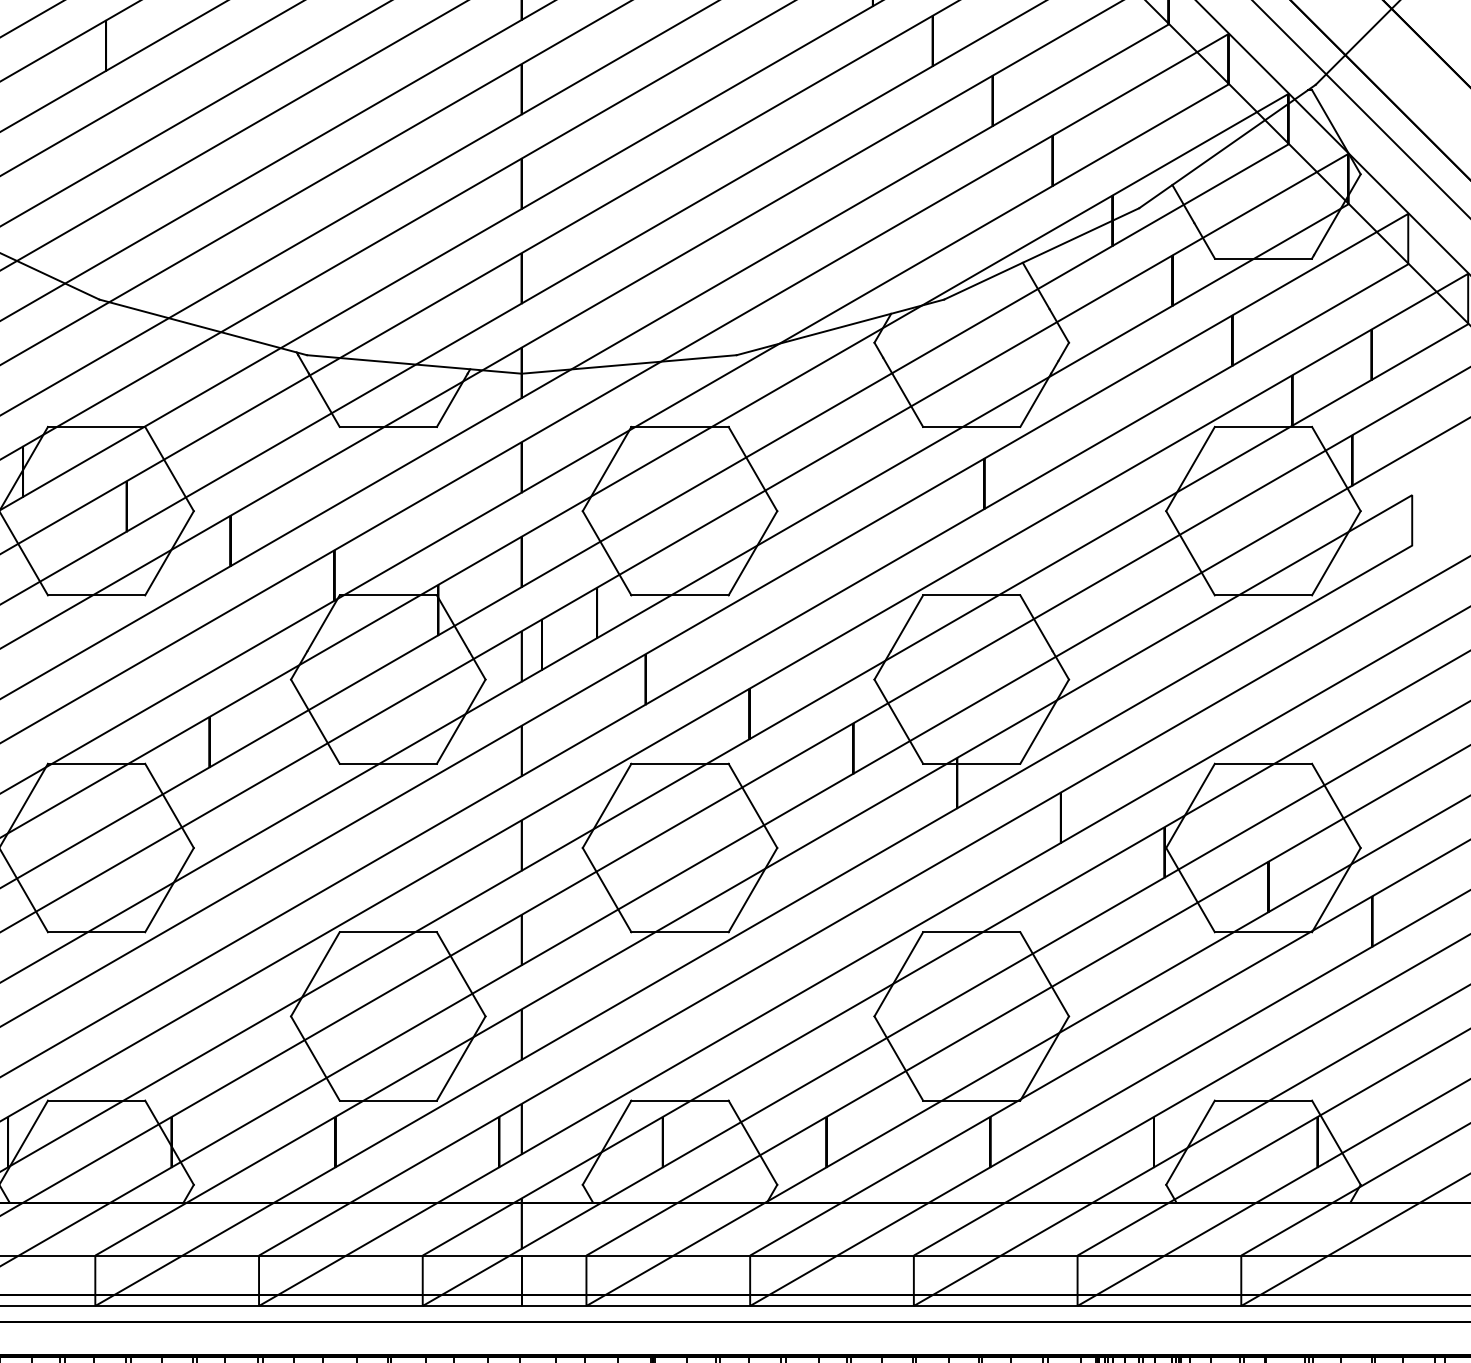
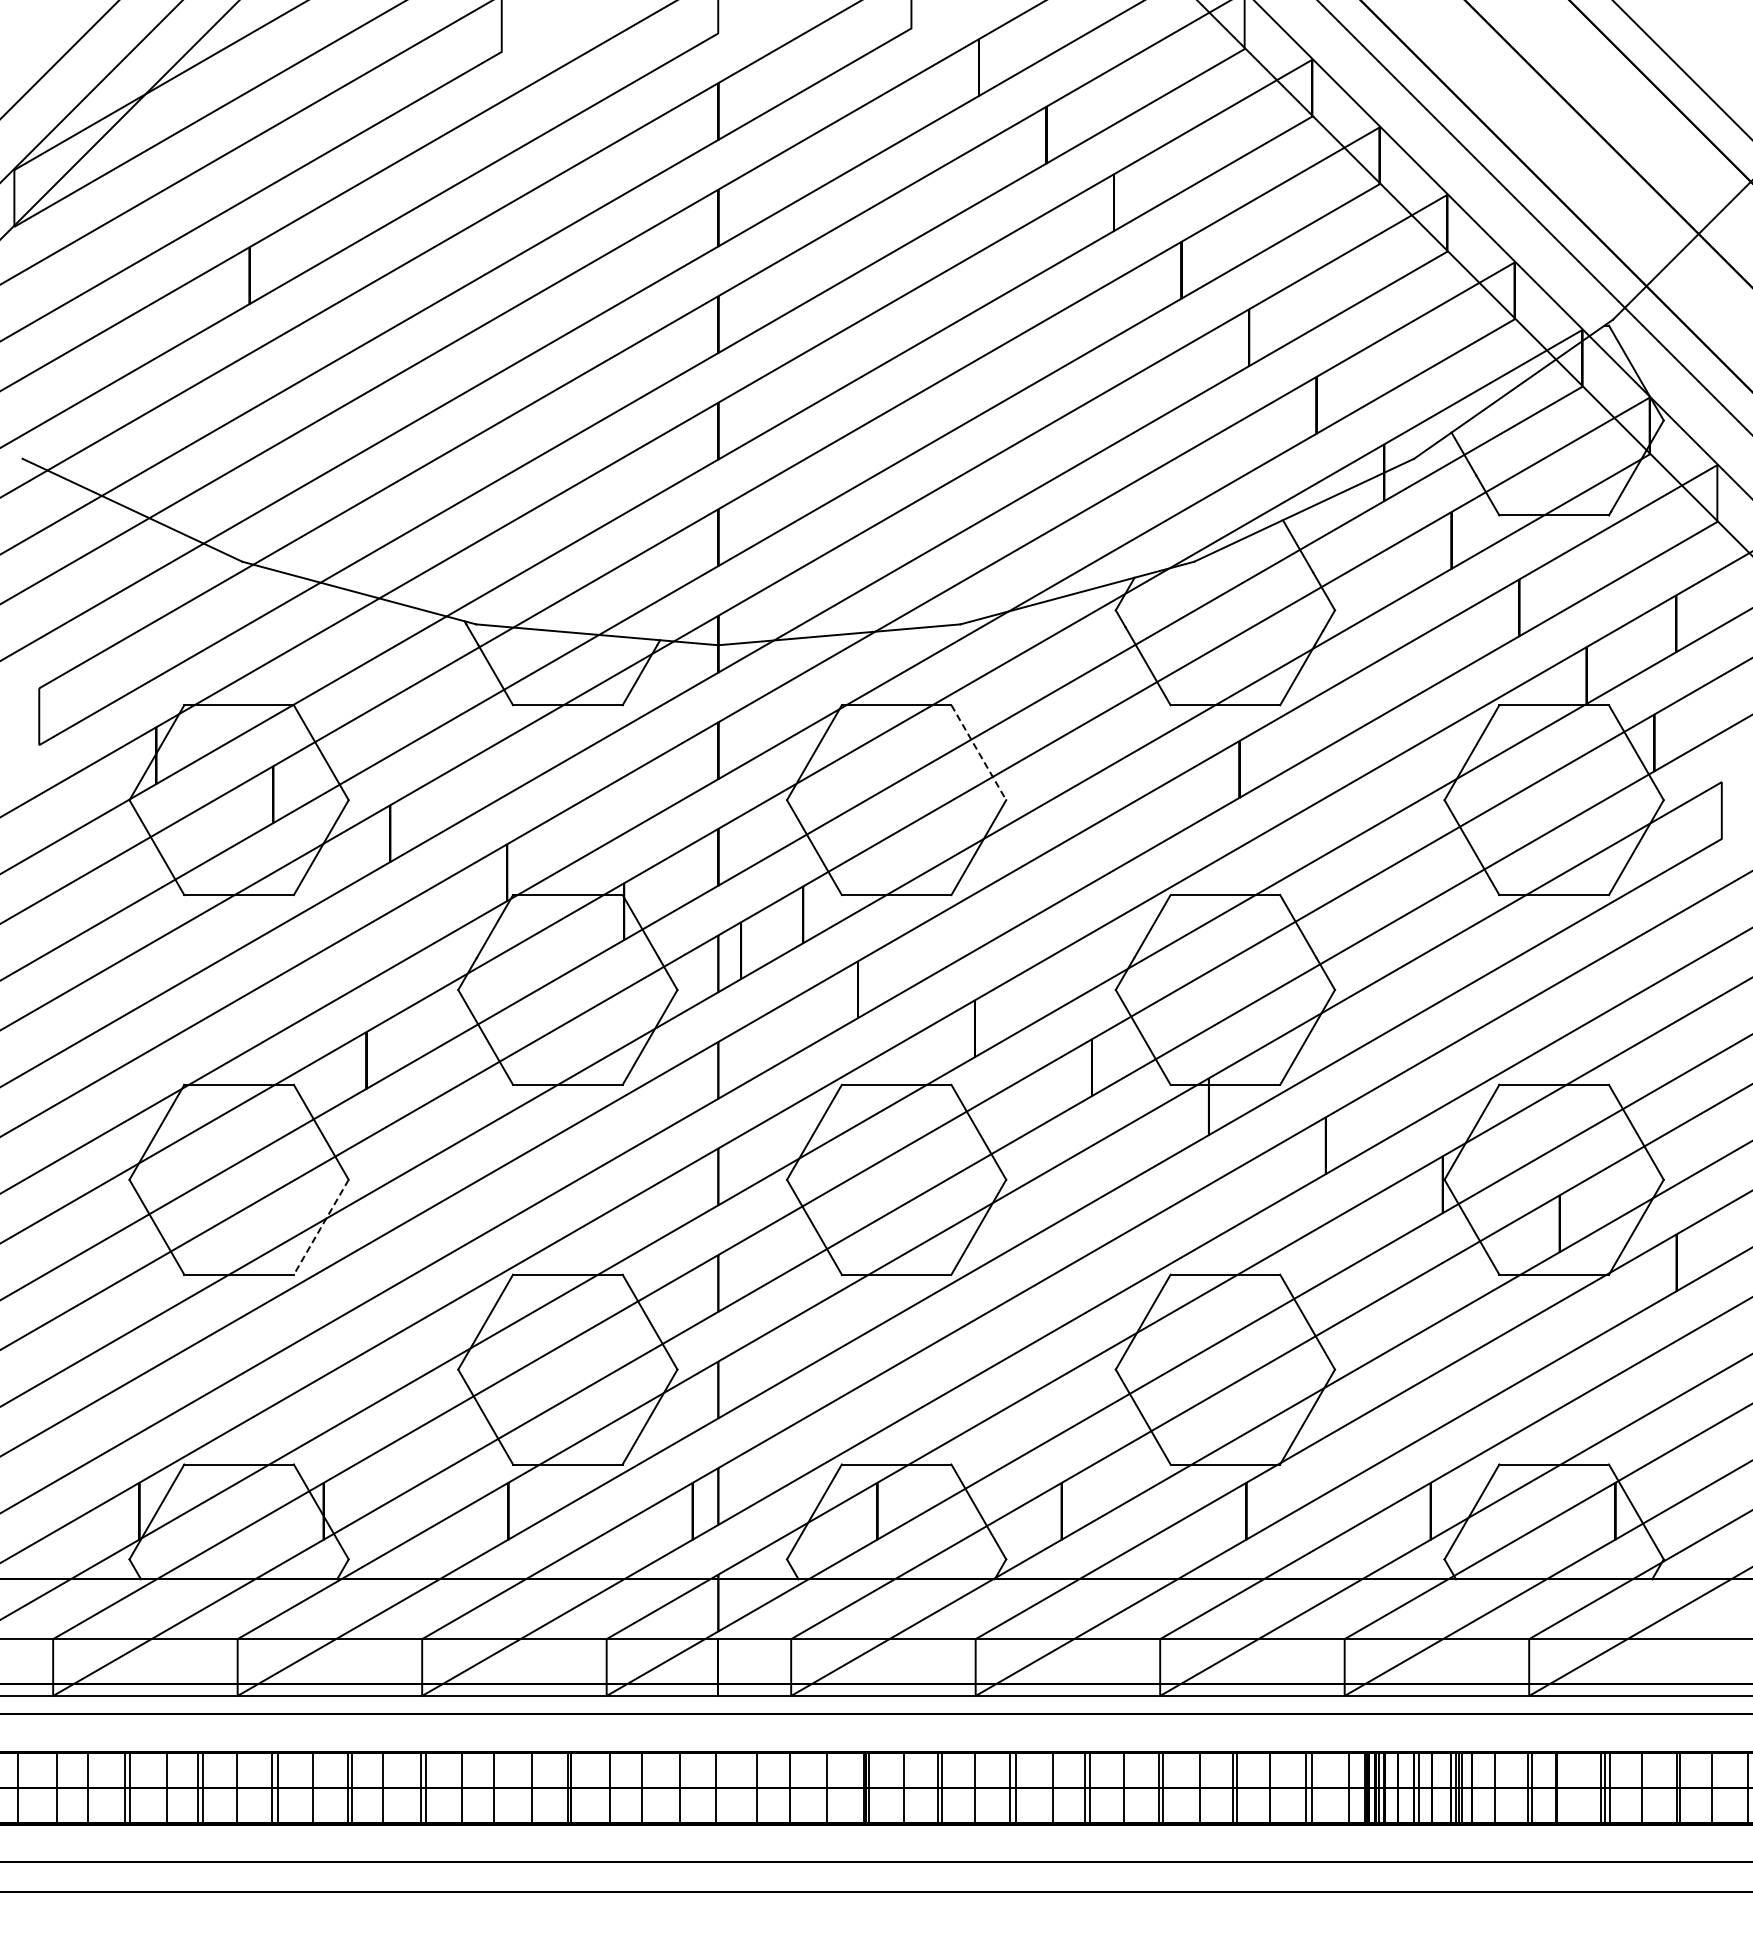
line: (752, 468) -> (978, 752), solid -> dashed
line: (169, 890) -> (321, 1227), solid -> dashed

